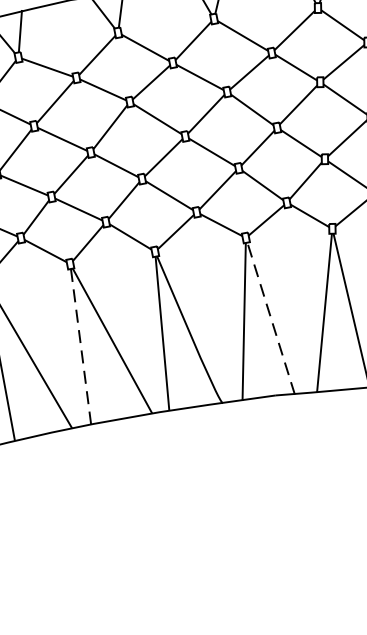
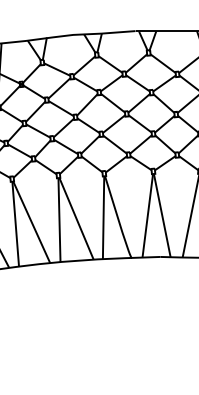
line: (271, 318) -> (162, 215), dashed -> solid
line: (81, 347) -> (59, 220), dashed -> solid

